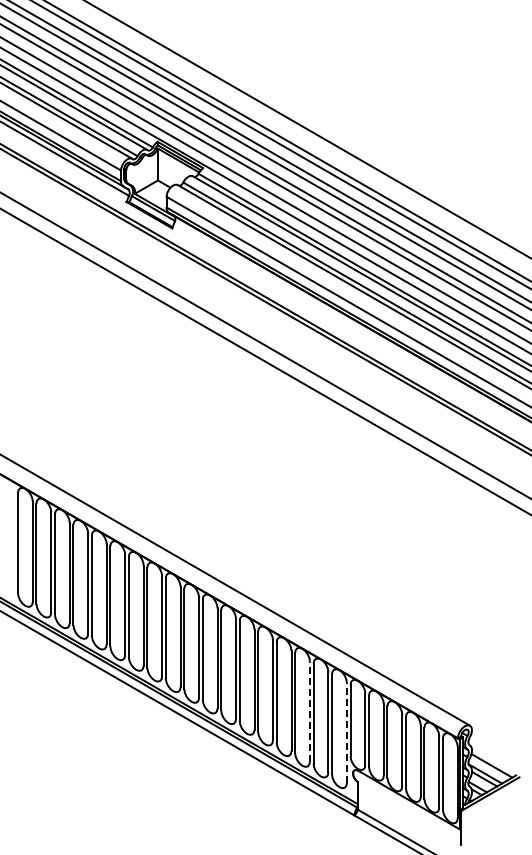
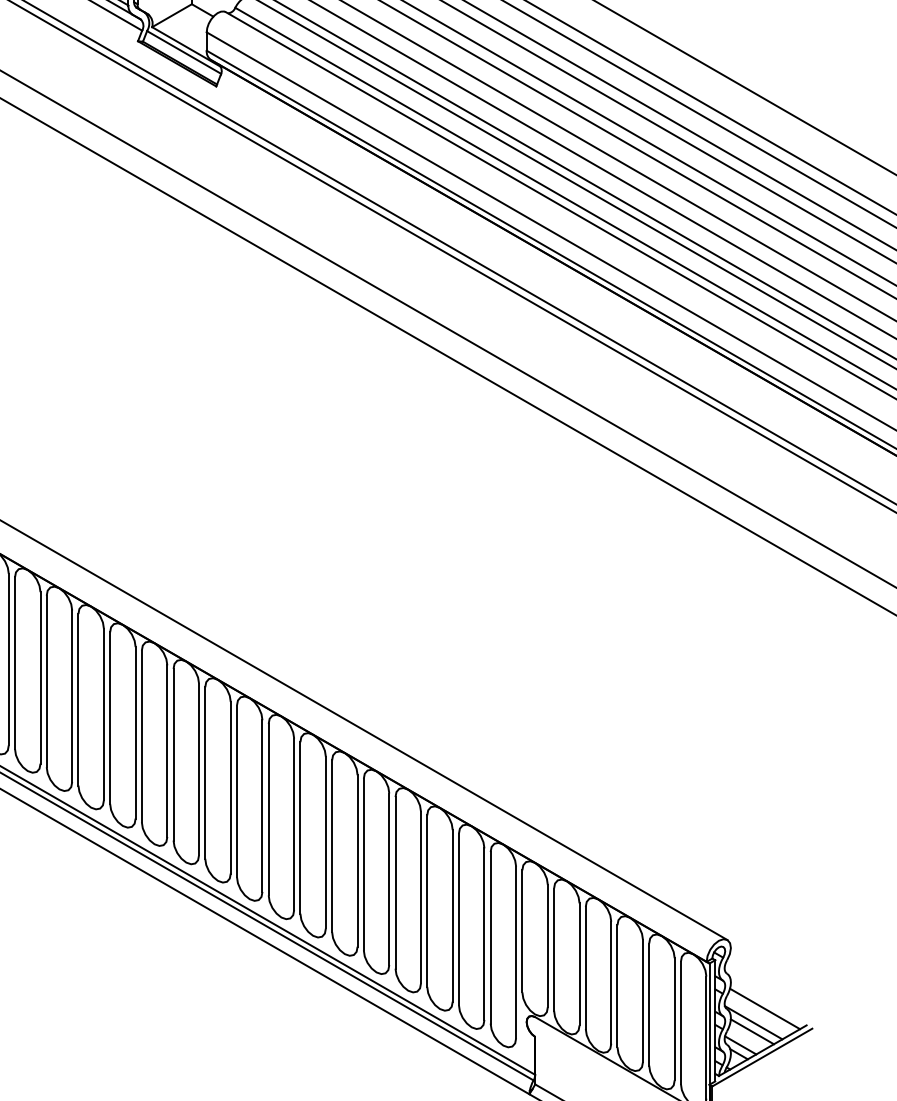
line: (309, 711) -> (451, 915), dashed -> solid
line: (346, 732) -> (515, 951), dashed -> solid

